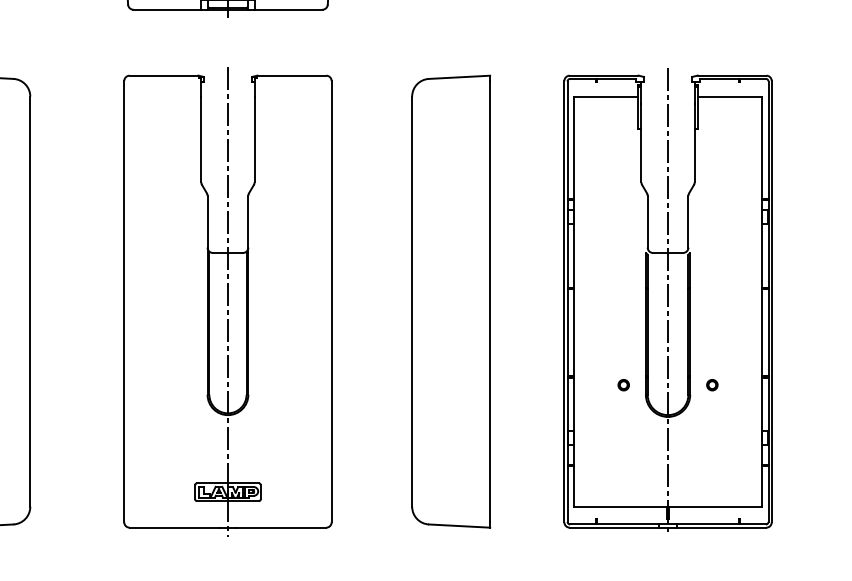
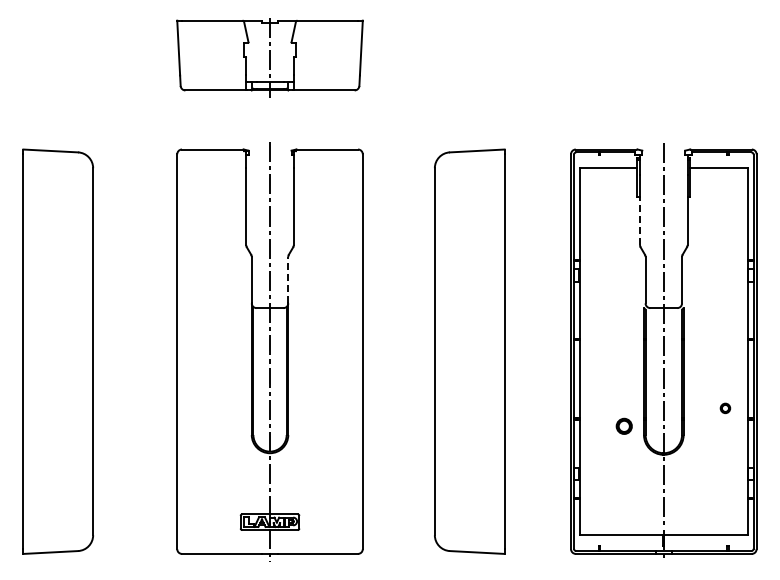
line: (641, 155) -> (640, 220), solid -> dashed
line: (248, 220) -> (288, 279), solid -> dashed
part: (622, 385) -> (623, 426), size x1.6
part: (712, 385) -> (725, 408), moved

